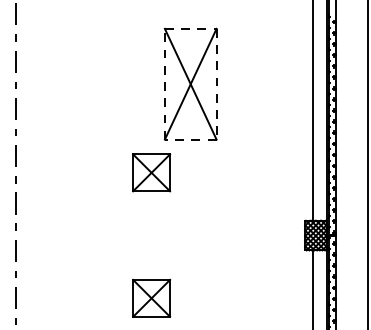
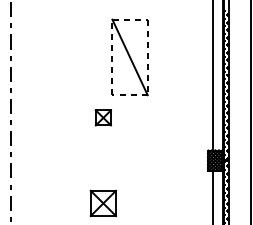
line: (189, 84) -> (129, 57), removed
part: (151, 172) -> (103, 117), size x0.6

